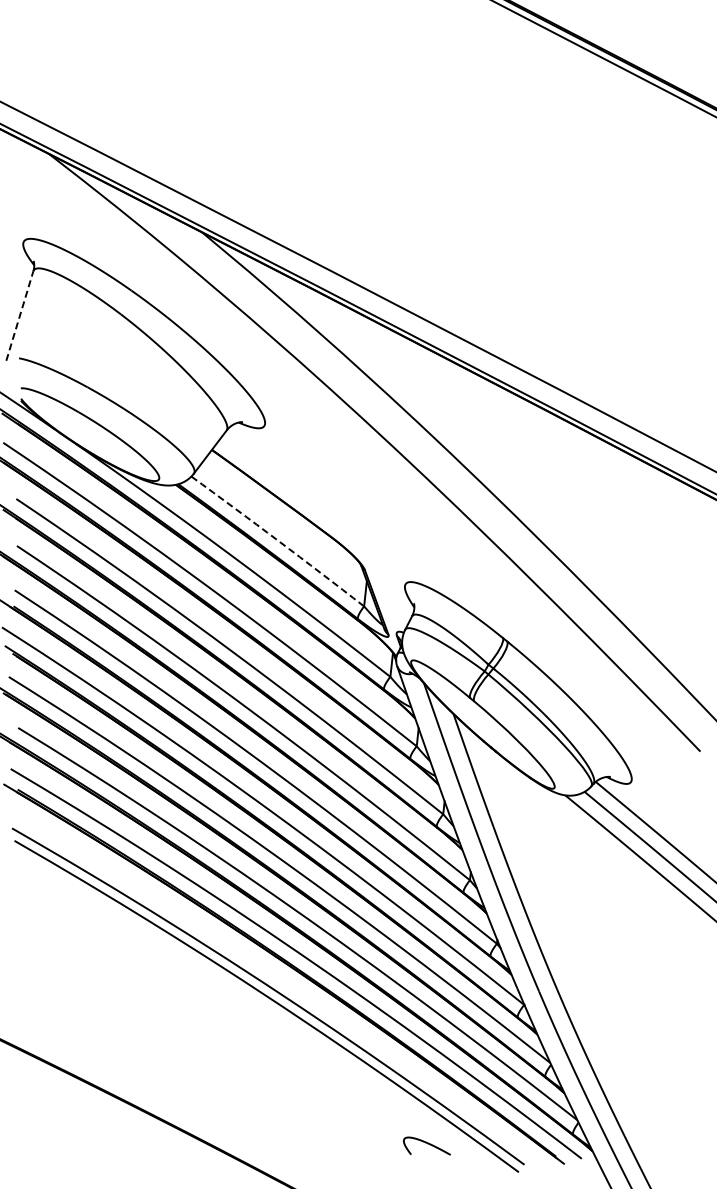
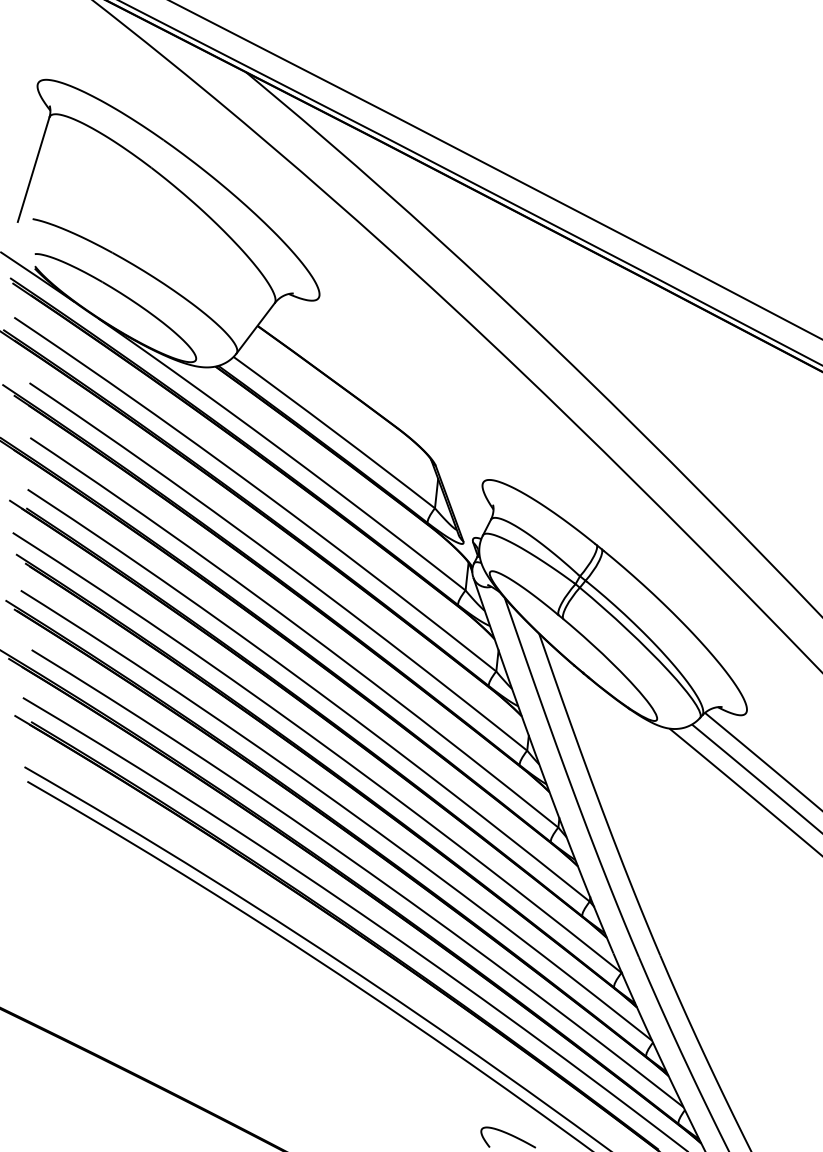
line: (19, 316) -> (33, 170), dashed -> solid
arc: (278, 540) -> (335, 431), dashed -> solid

